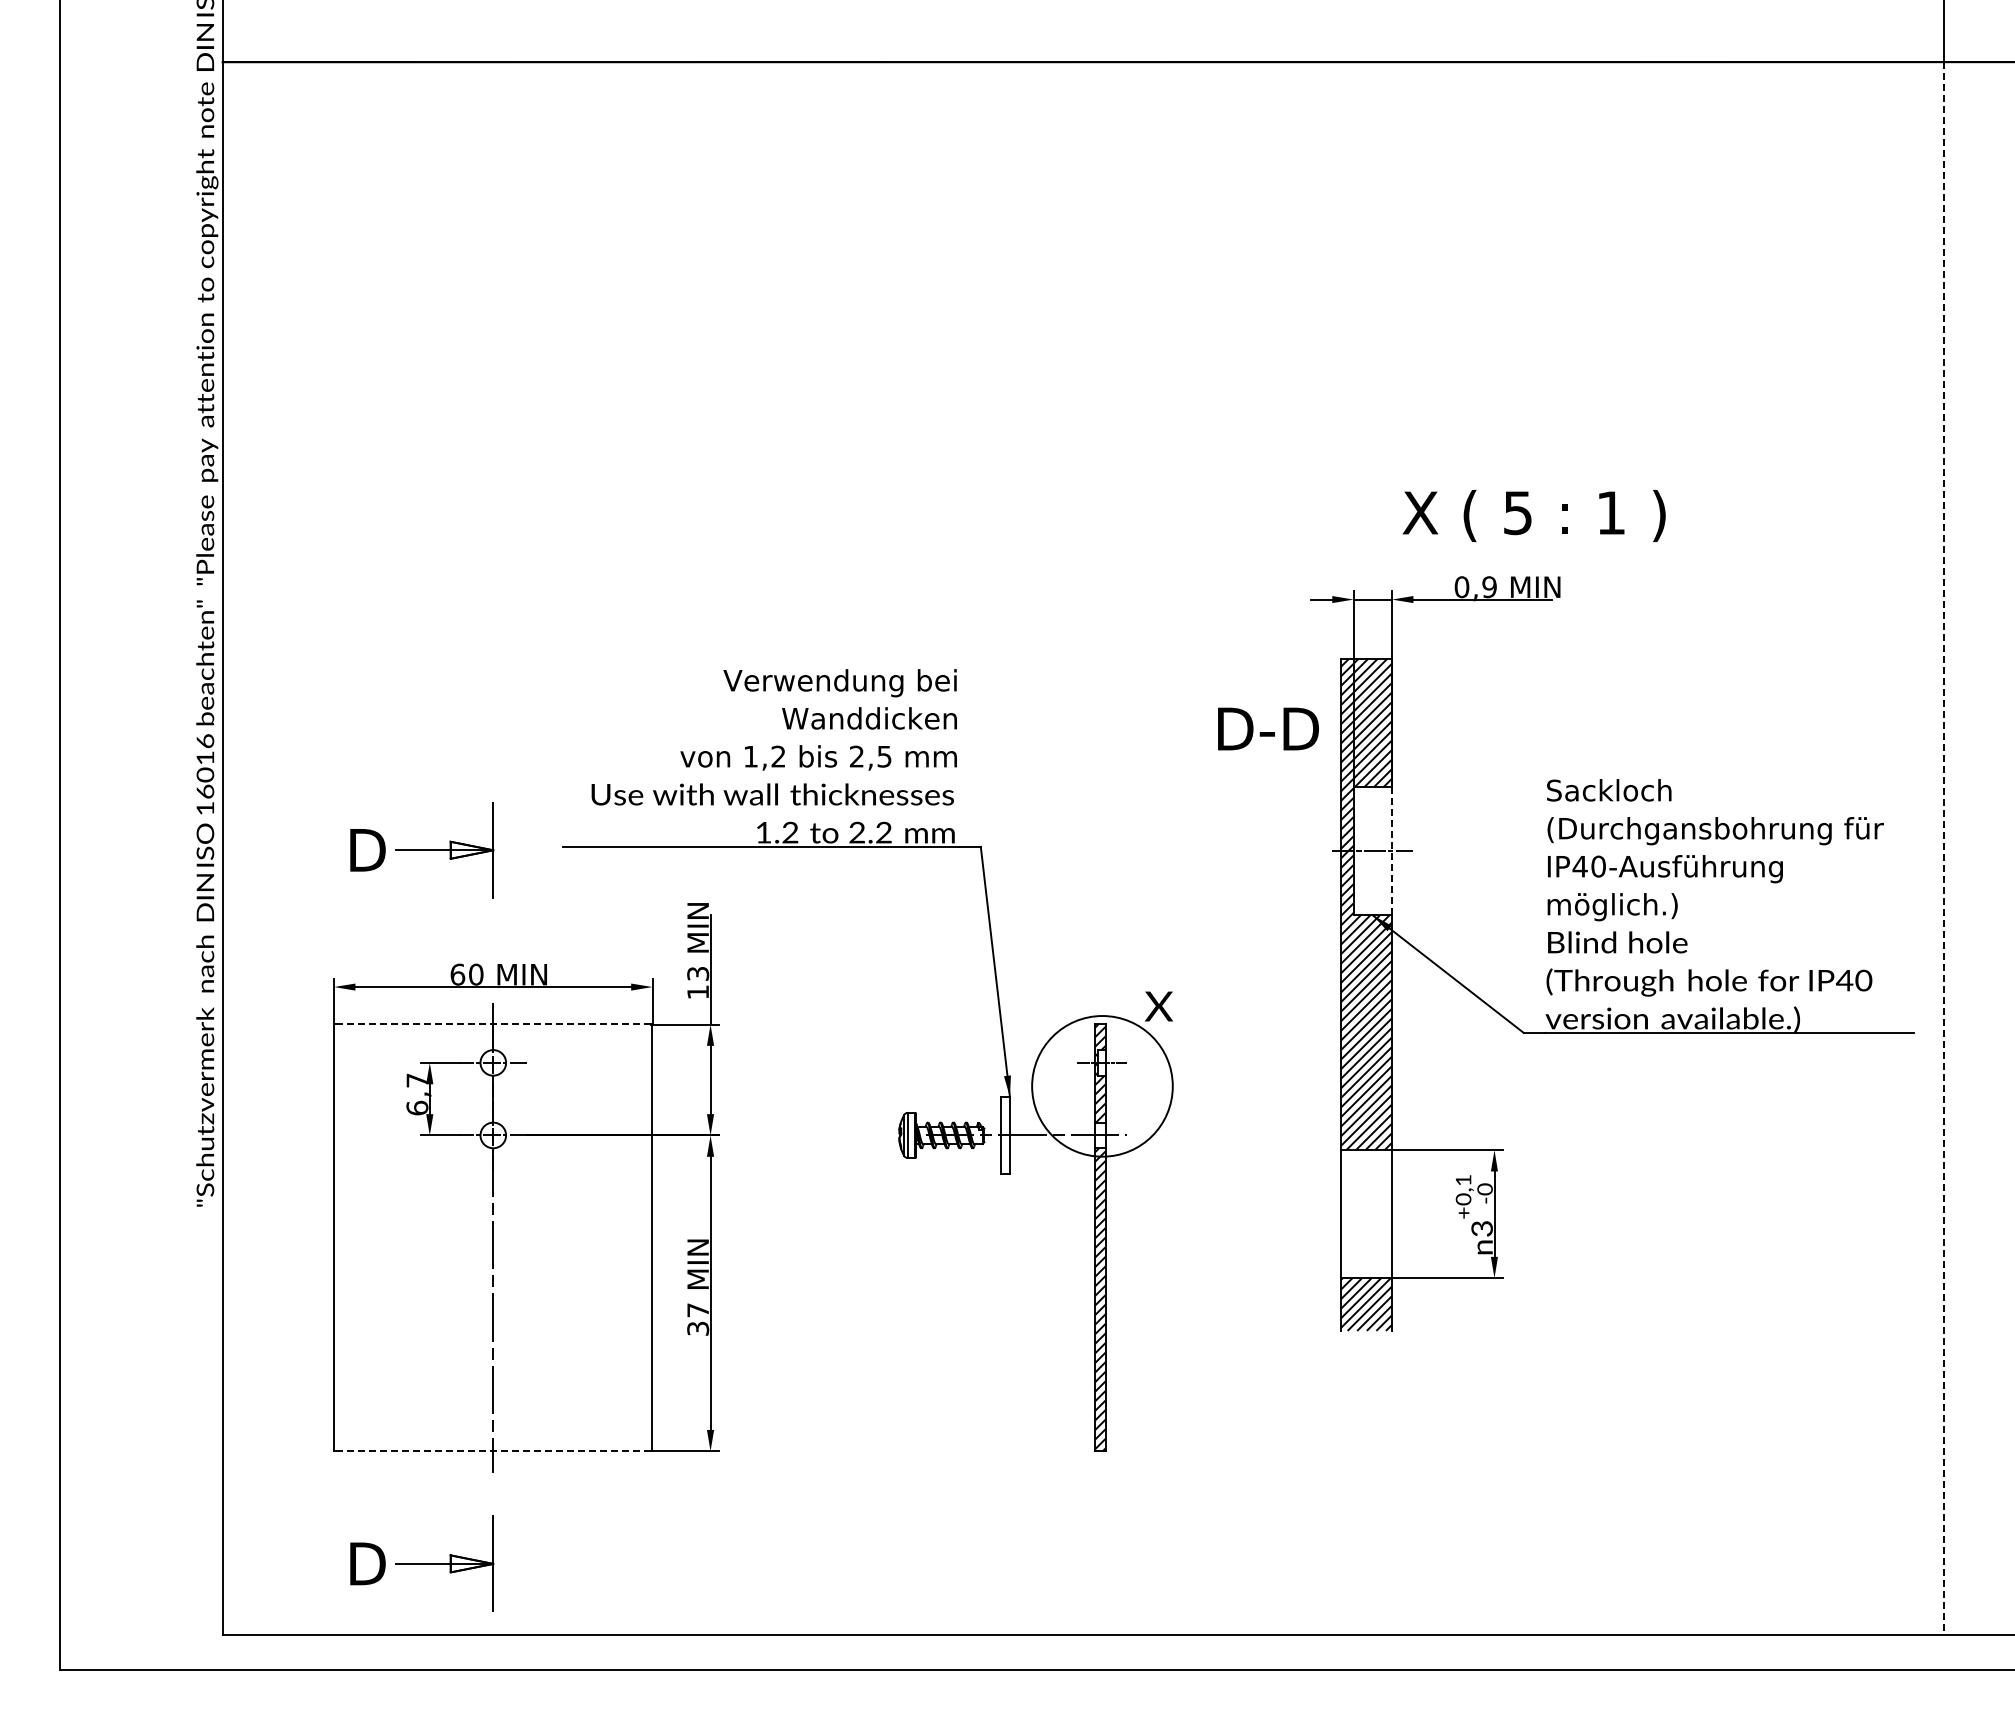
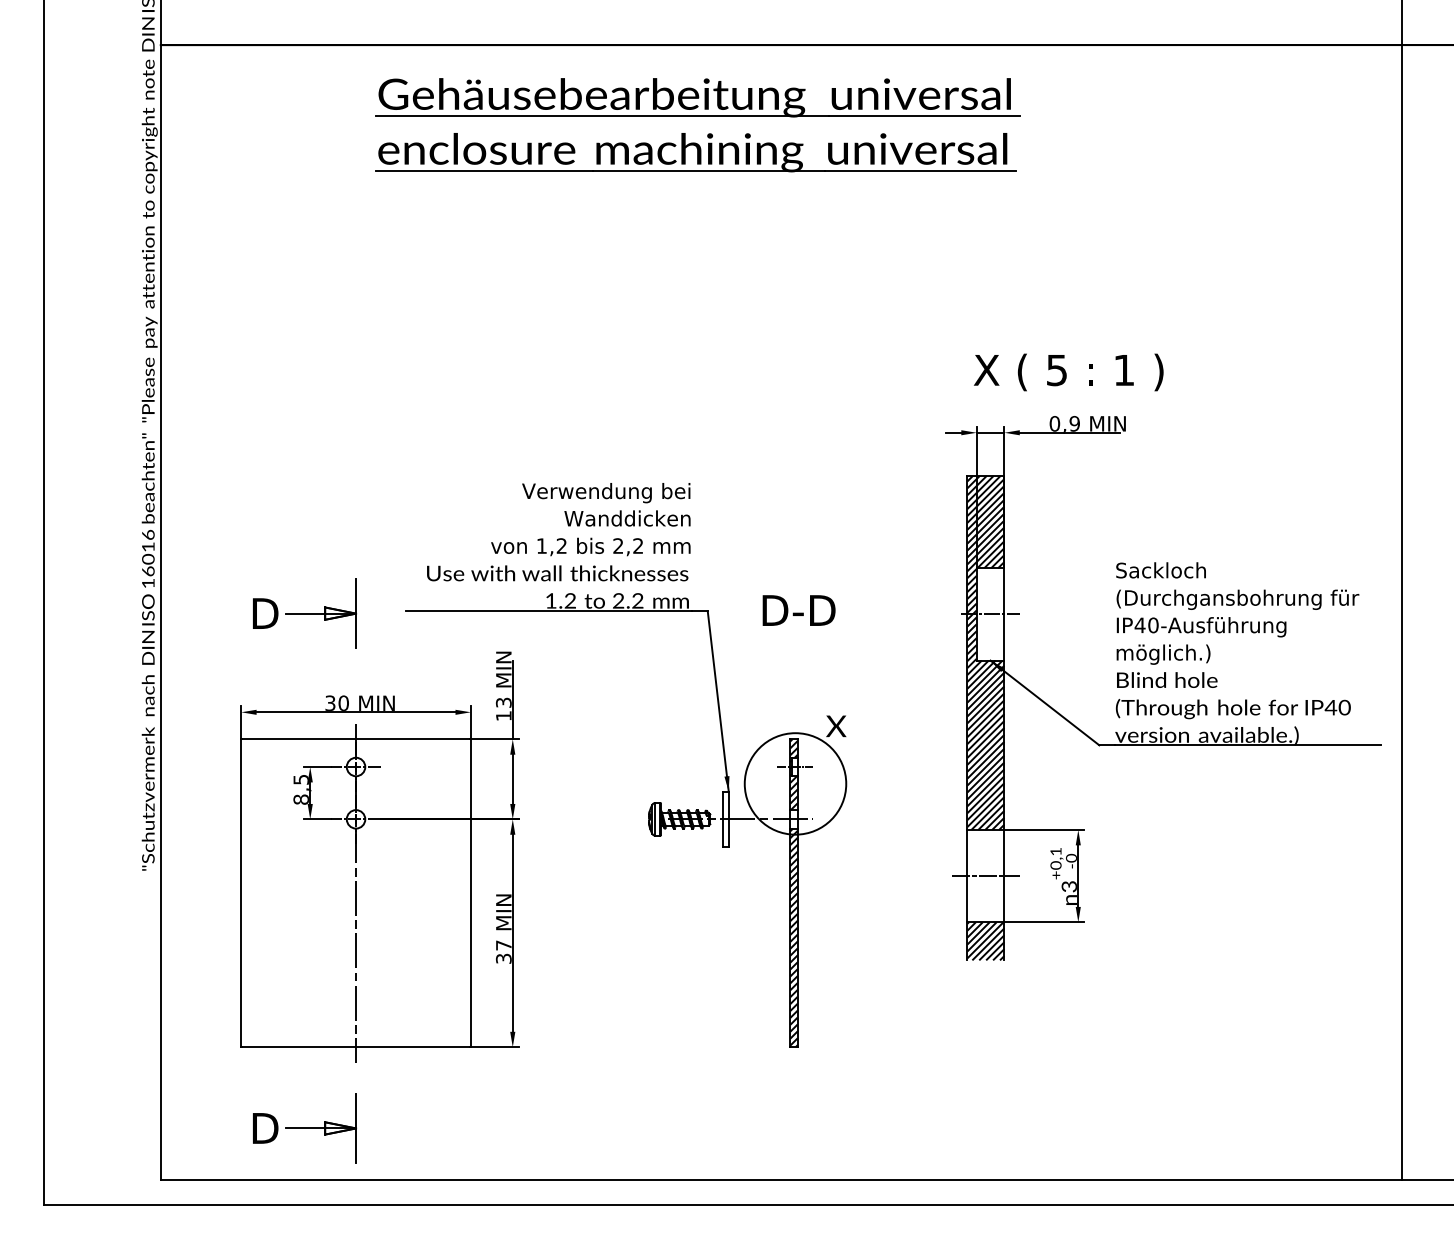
part: (967, 160) -> (698, 116), added
text: (1533, 515) -> (1068, 372), moved
text: (1268, 728) -> (799, 610), moved
text: (884, 756) -> (638, 545), 2,5 -> 2,2
line: (1943, 848) -> (1402, 612), dashed -> solid
line: (1392, 851) -> (1004, 614), dashed -> solid
text: (457, 974) -> (330, 703), 60 -> 30
line: (492, 1024) -> (355, 739), dashed -> solid
text: (417, 1094) -> (301, 789), 6,7 -> 8,5
line: (1366, 1214) -> (985, 876), added
line: (493, 1451) -> (356, 1047), dashed -> solid

